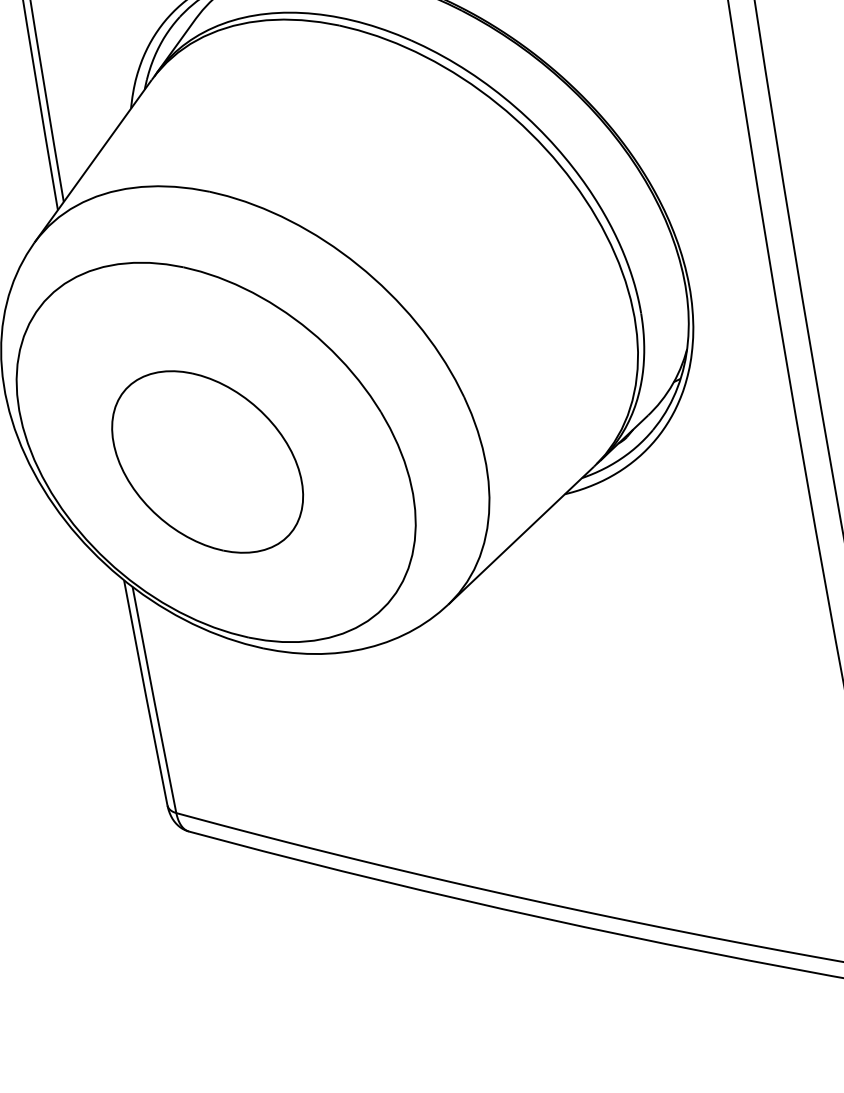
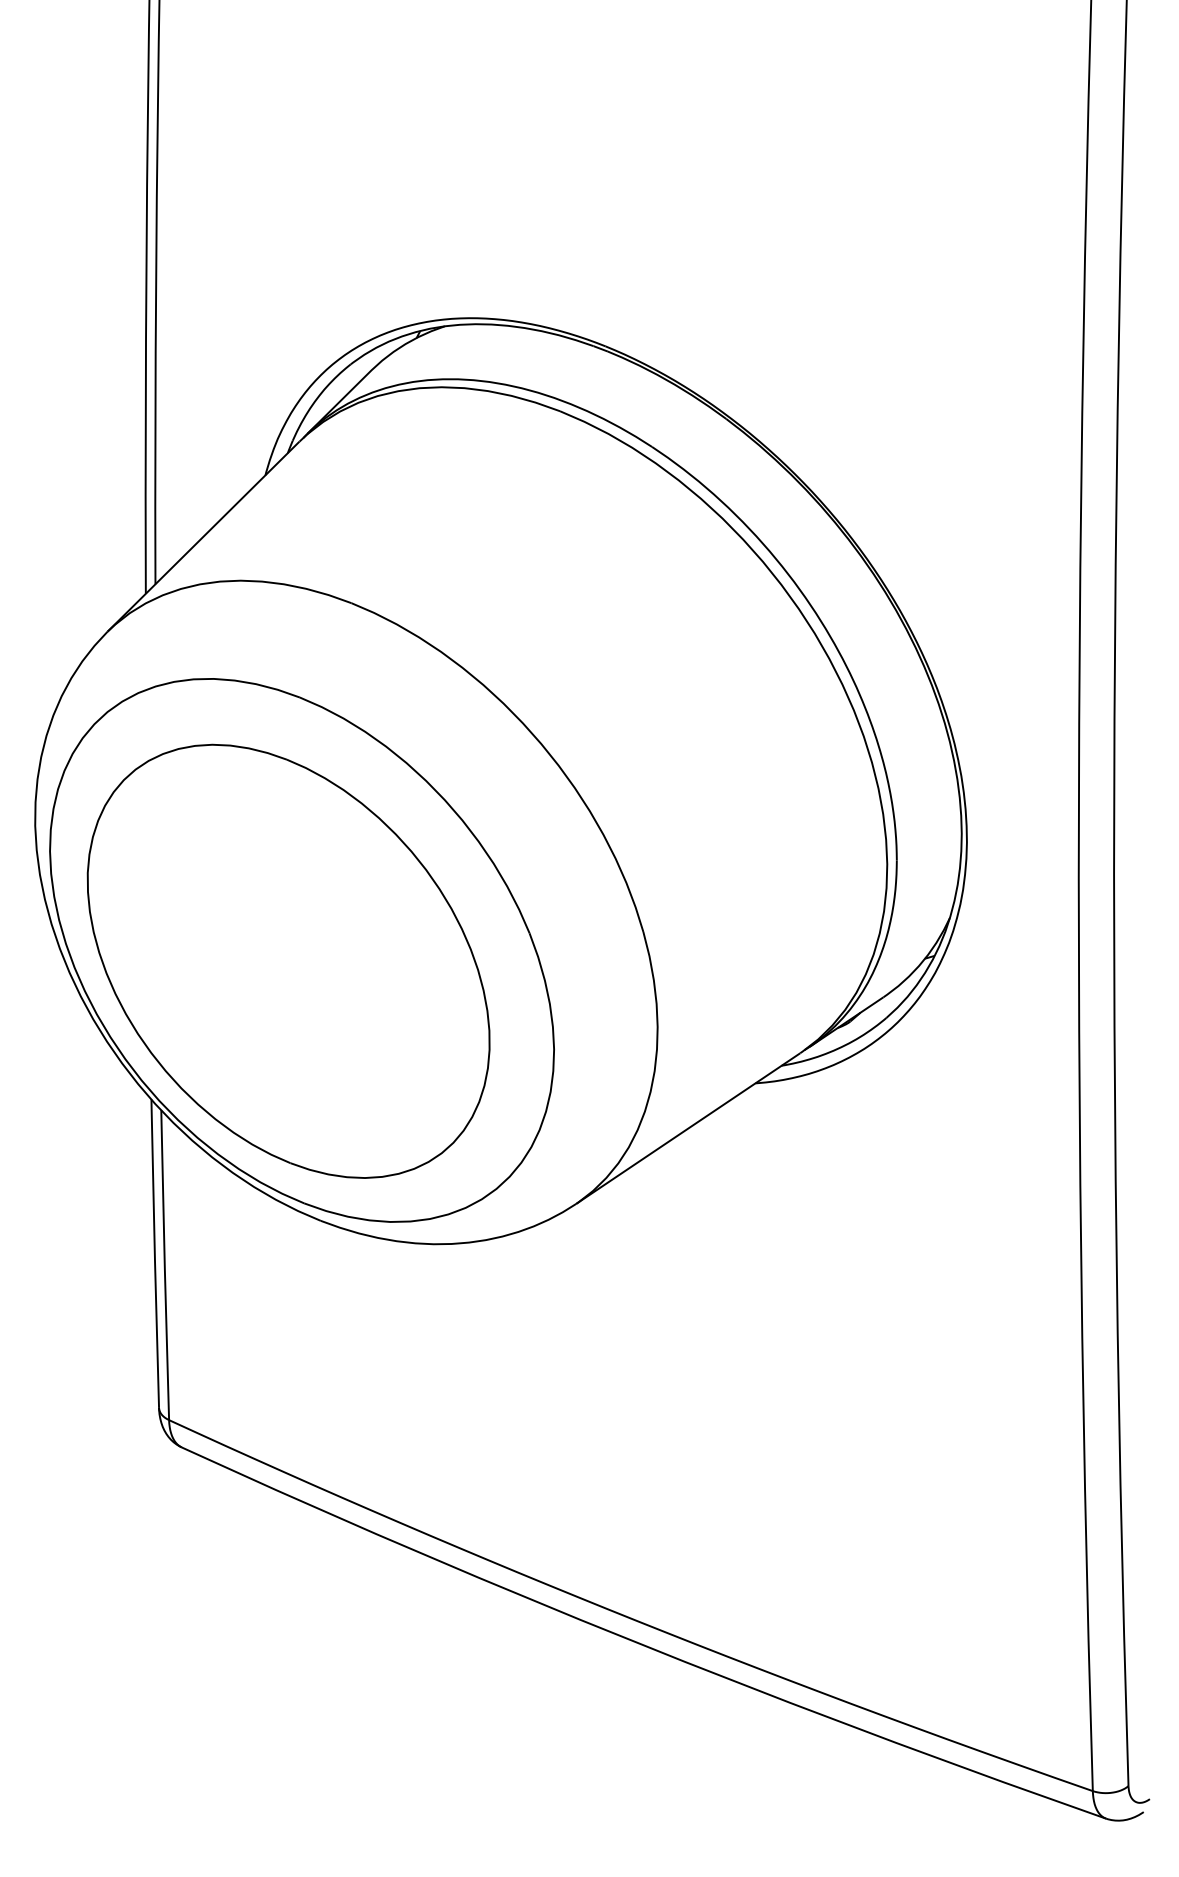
part: (207, 461) -> (288, 960), size x1.67

